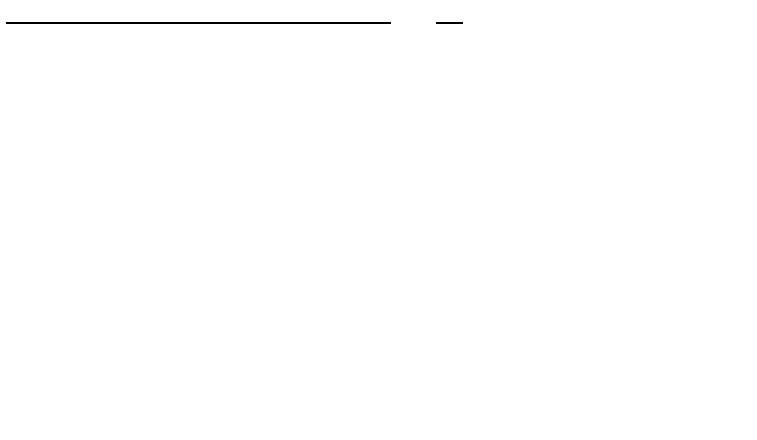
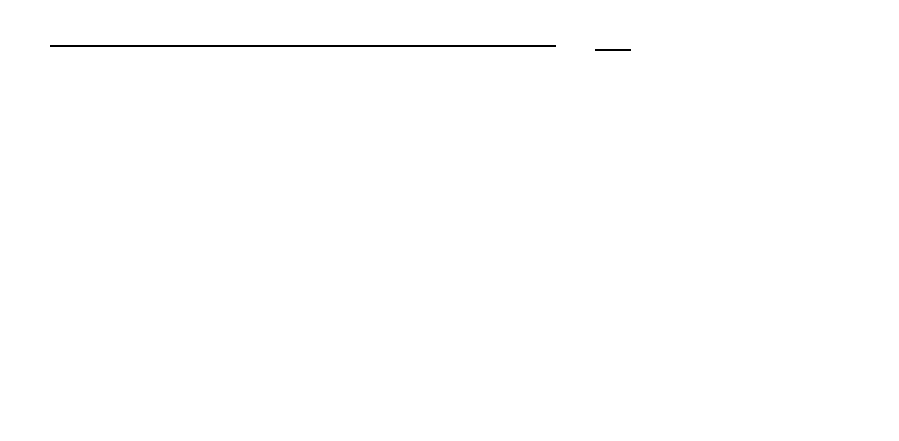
line: (449, 22) -> (612, 50), moved

